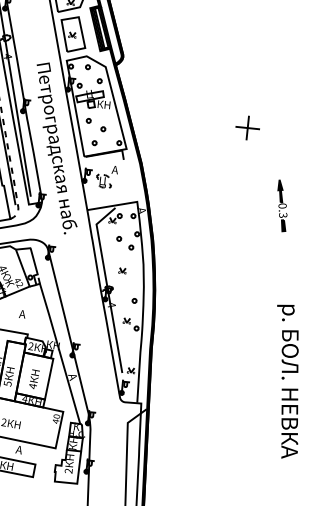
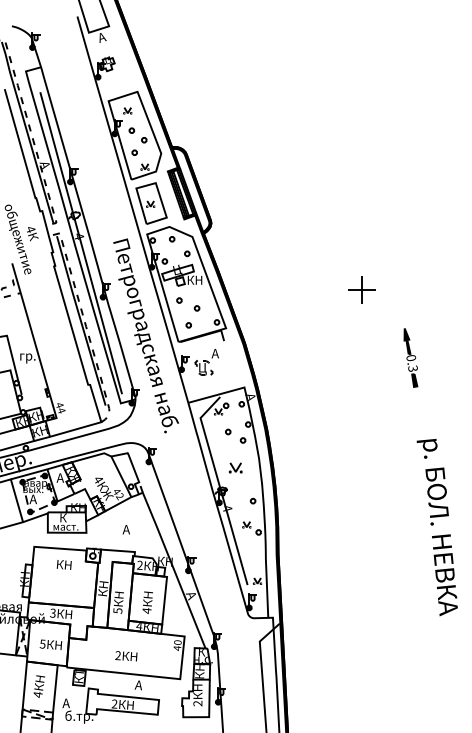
part: (282, 205) -> (410, 357), moved
part: (122, 270) -> (235, 467), size x1.6
text: (286, 381) -> (436, 527), moved

